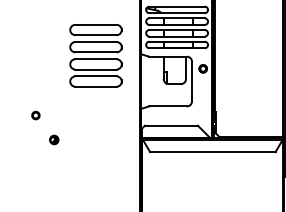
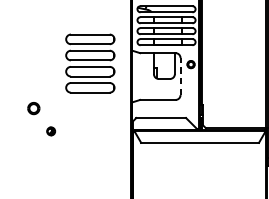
part: (95, 55) -> (89, 63), moved
line: (192, 81) -> (180, 76), solid -> dashed
part: (35, 115) -> (33, 108), size x1.6

